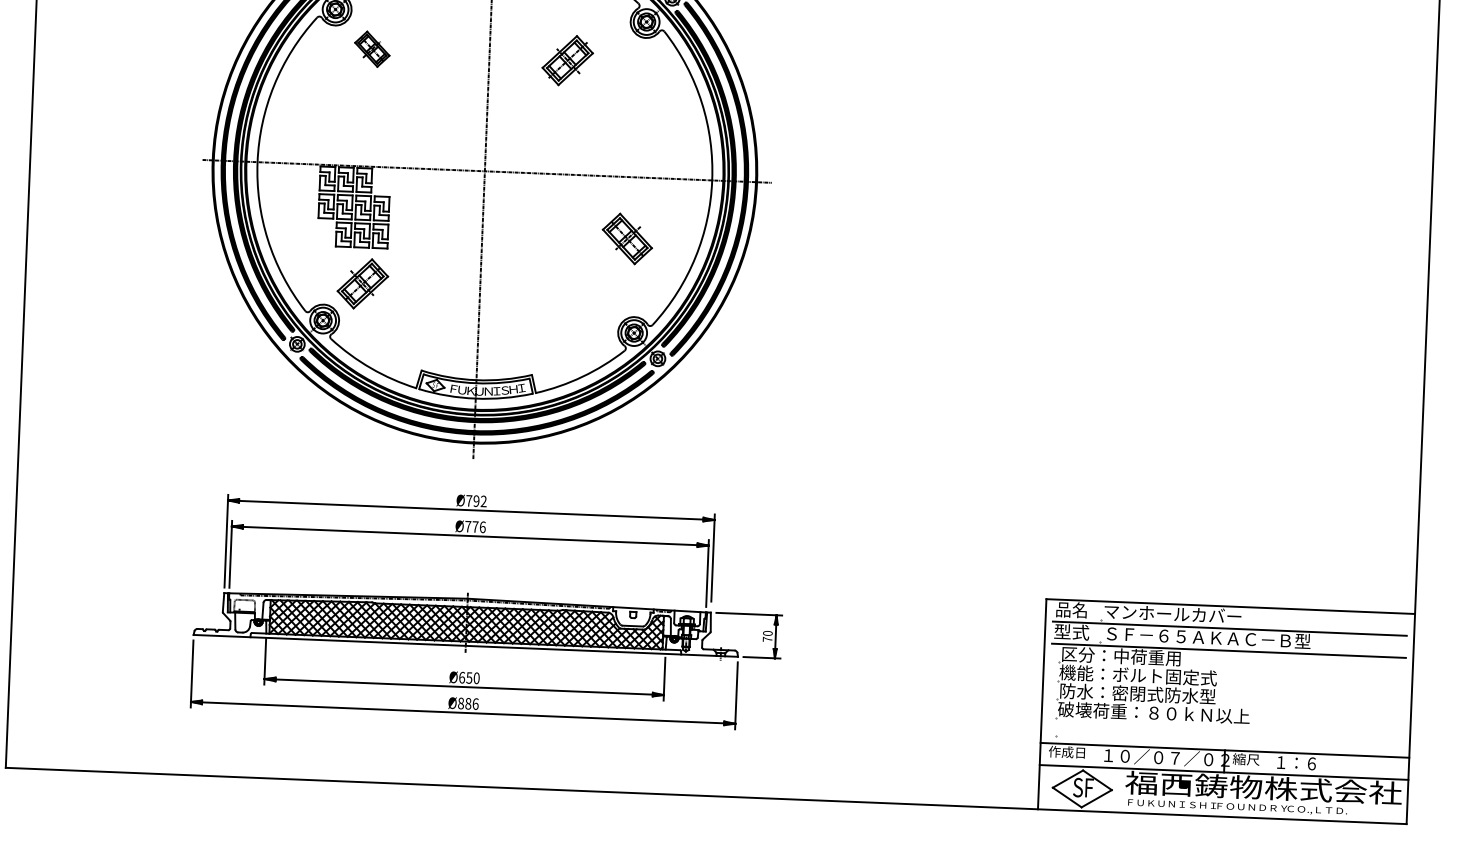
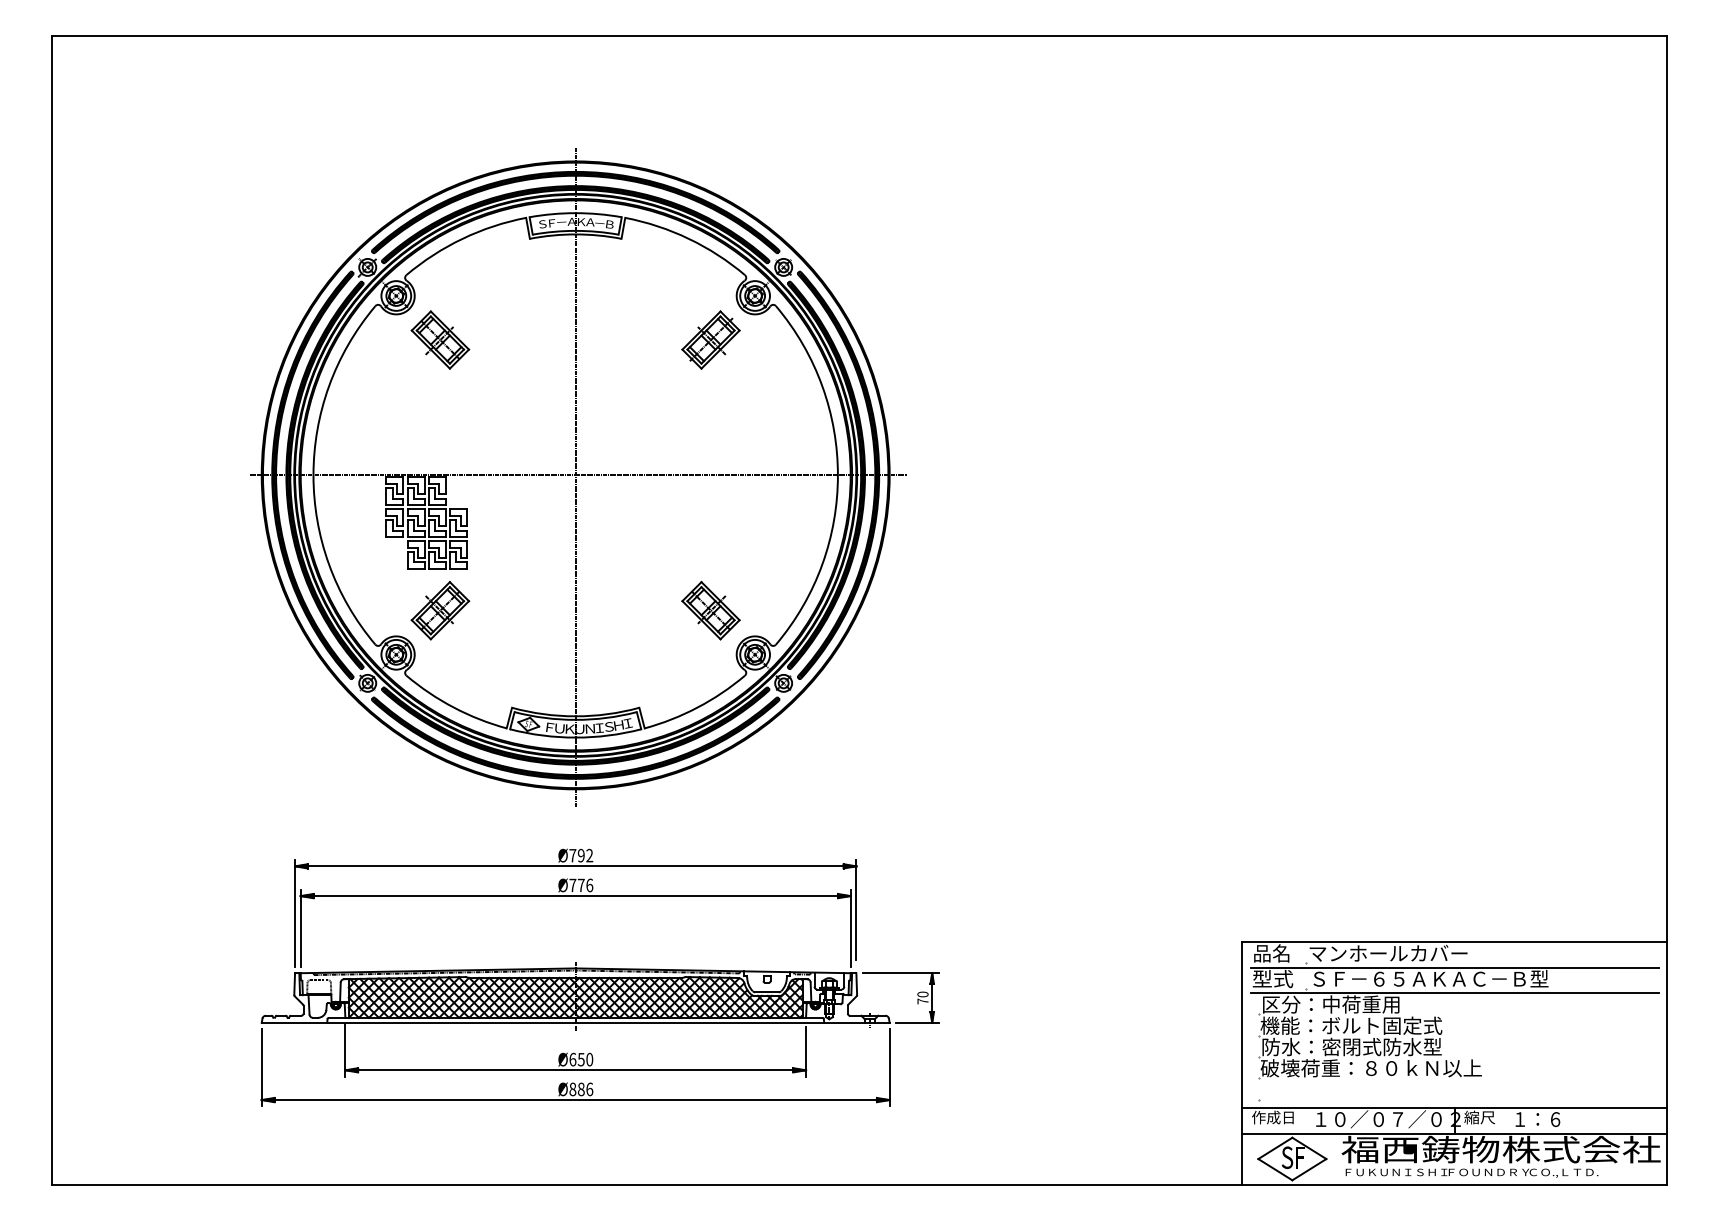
part: (372, 48) -> (440, 339), size x1.43
part: (567, 60) -> (710, 339), moved
part: (627, 238) -> (710, 610), moved

